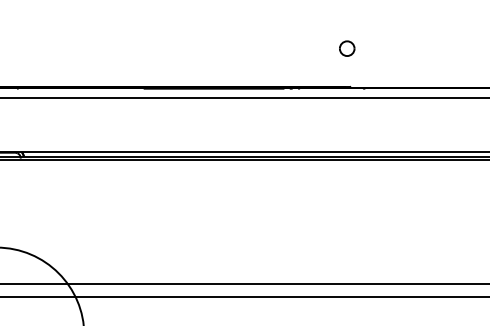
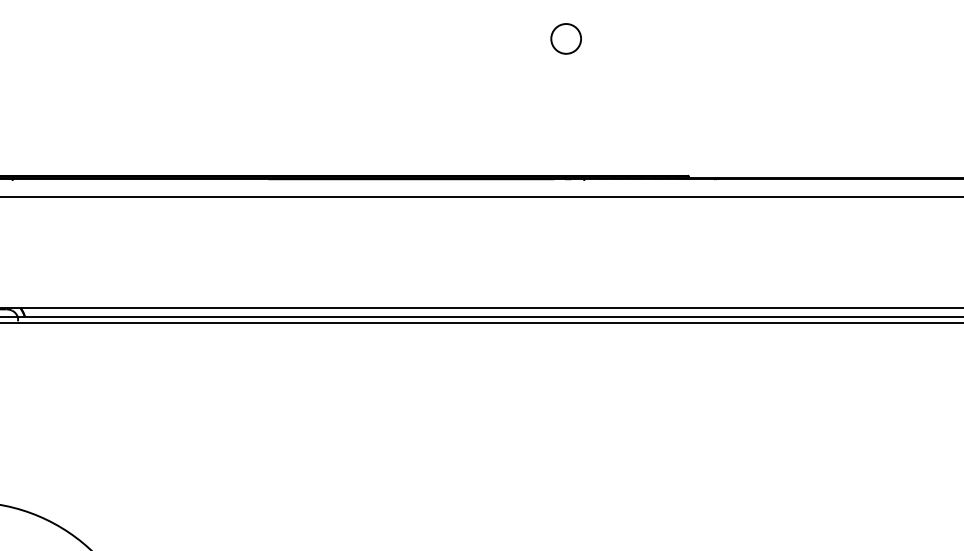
part: (347, 48) -> (566, 38), moved

